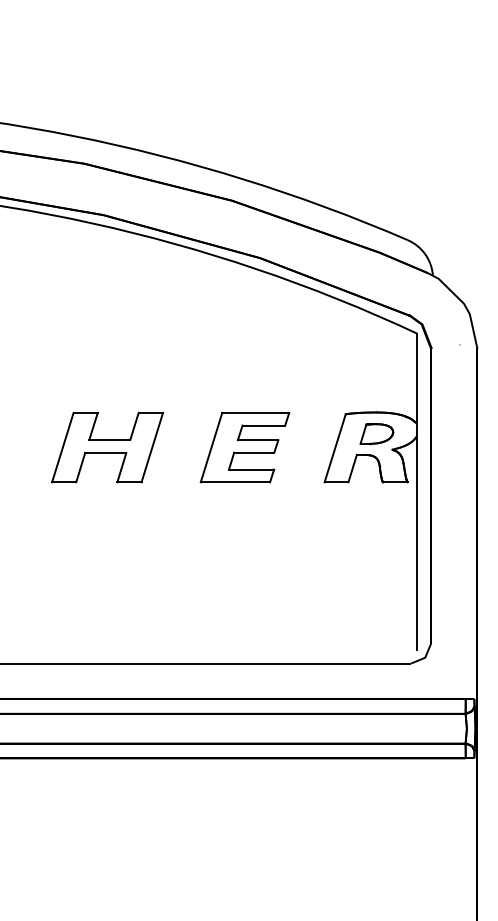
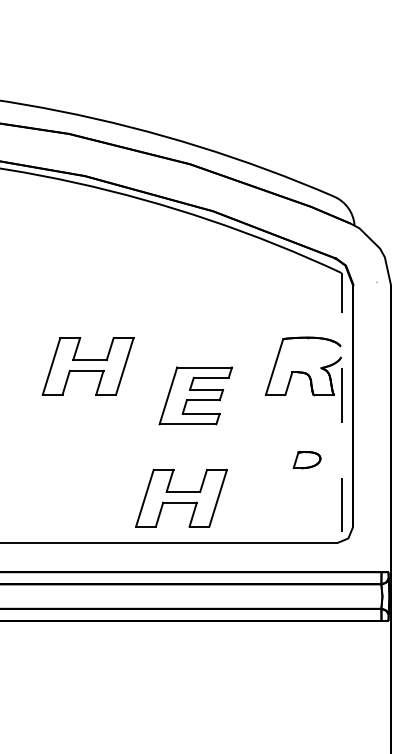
part: (376, 434) -> (306, 460), moved
part: (244, 447) -> (195, 395), moved
line: (417, 491) -> (341, 402), solid -> dashed
part: (221, 608) -> (181, 498), added

